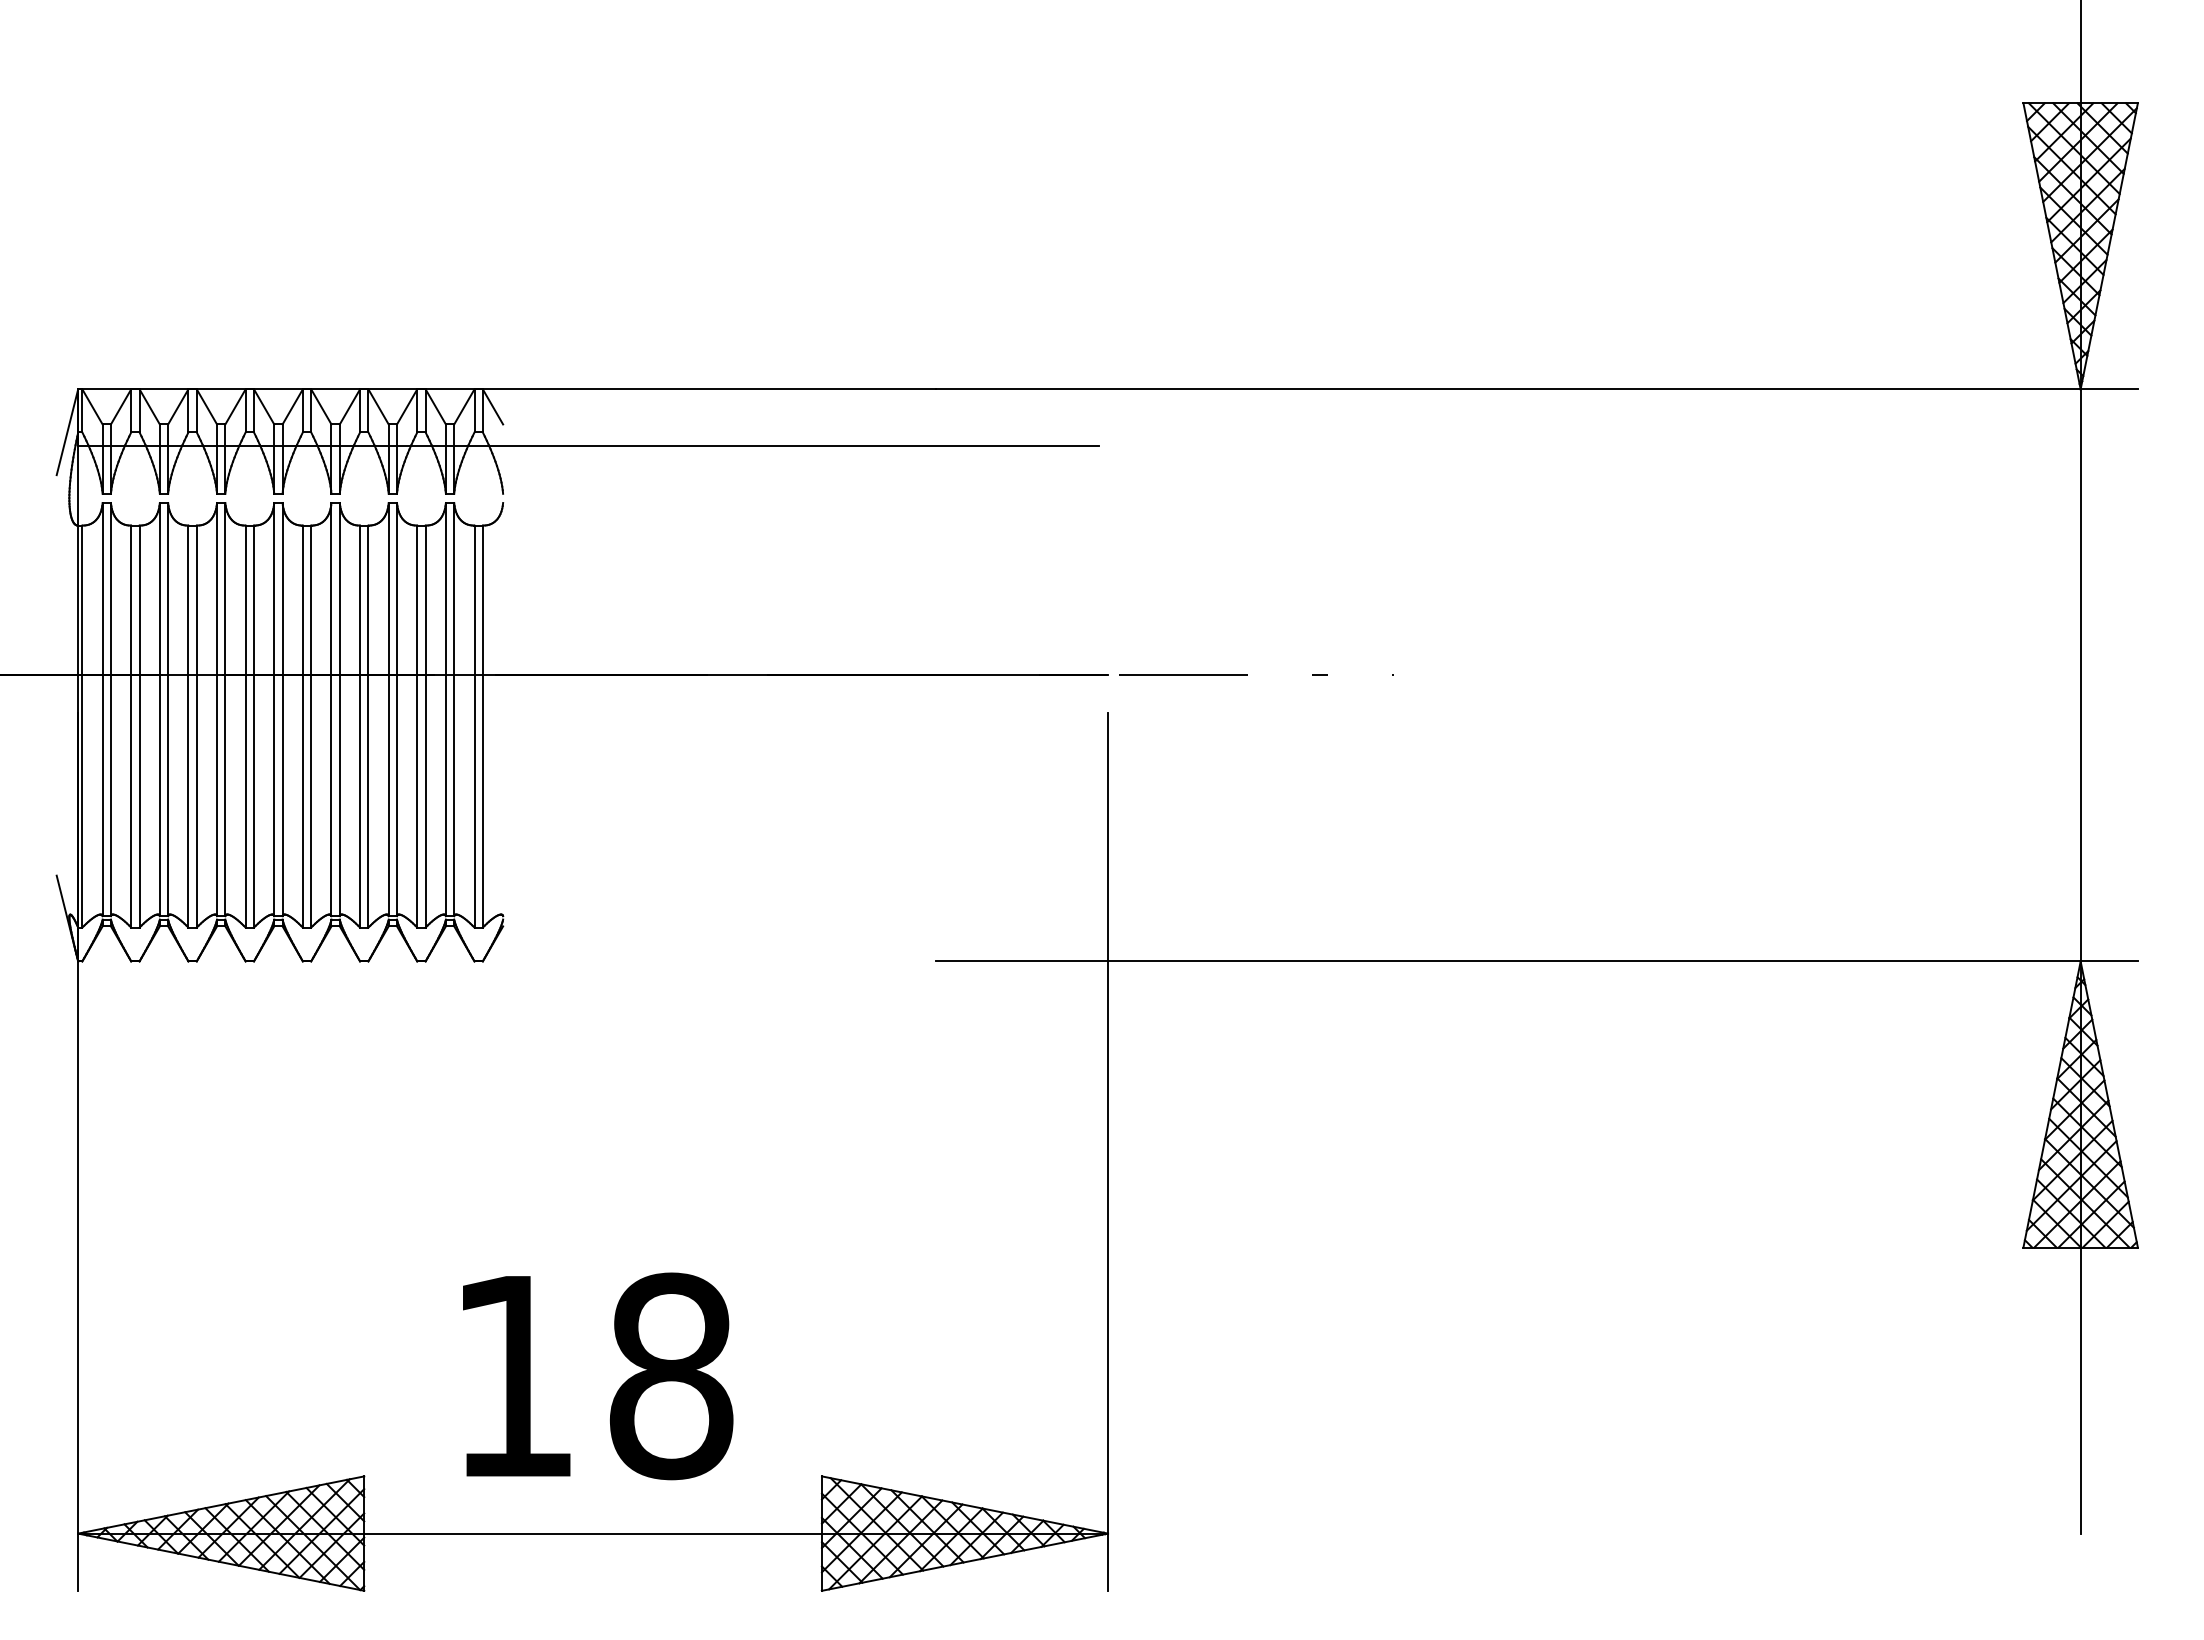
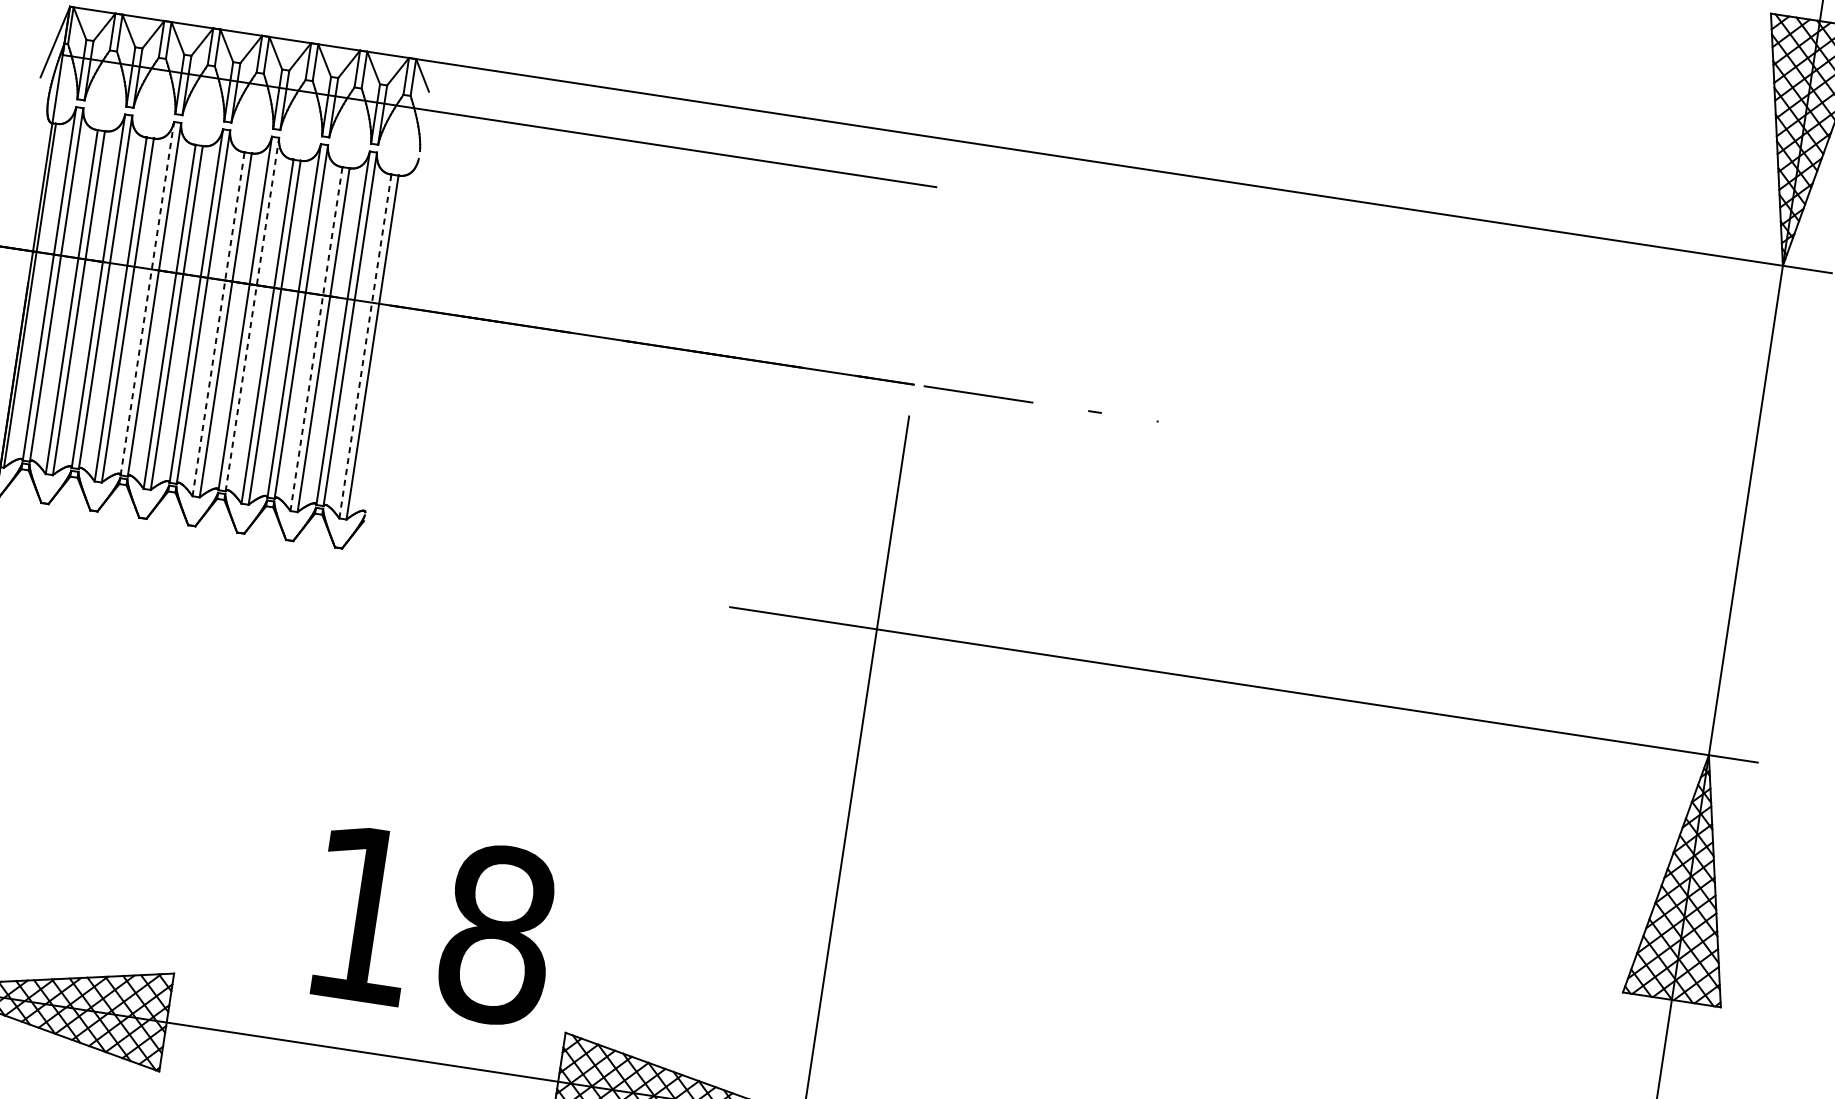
line: (217, 709) -> (147, 298), solid -> dashed
line: (339, 709) -> (252, 314), solid -> dashed
line: (302, 726) -> (218, 324), solid -> dashed
line: (417, 726) -> (316, 339), solid -> dashed
line: (474, 726) -> (365, 346), solid -> dashed
text: (598, 1376) -> (435, 925), moved

